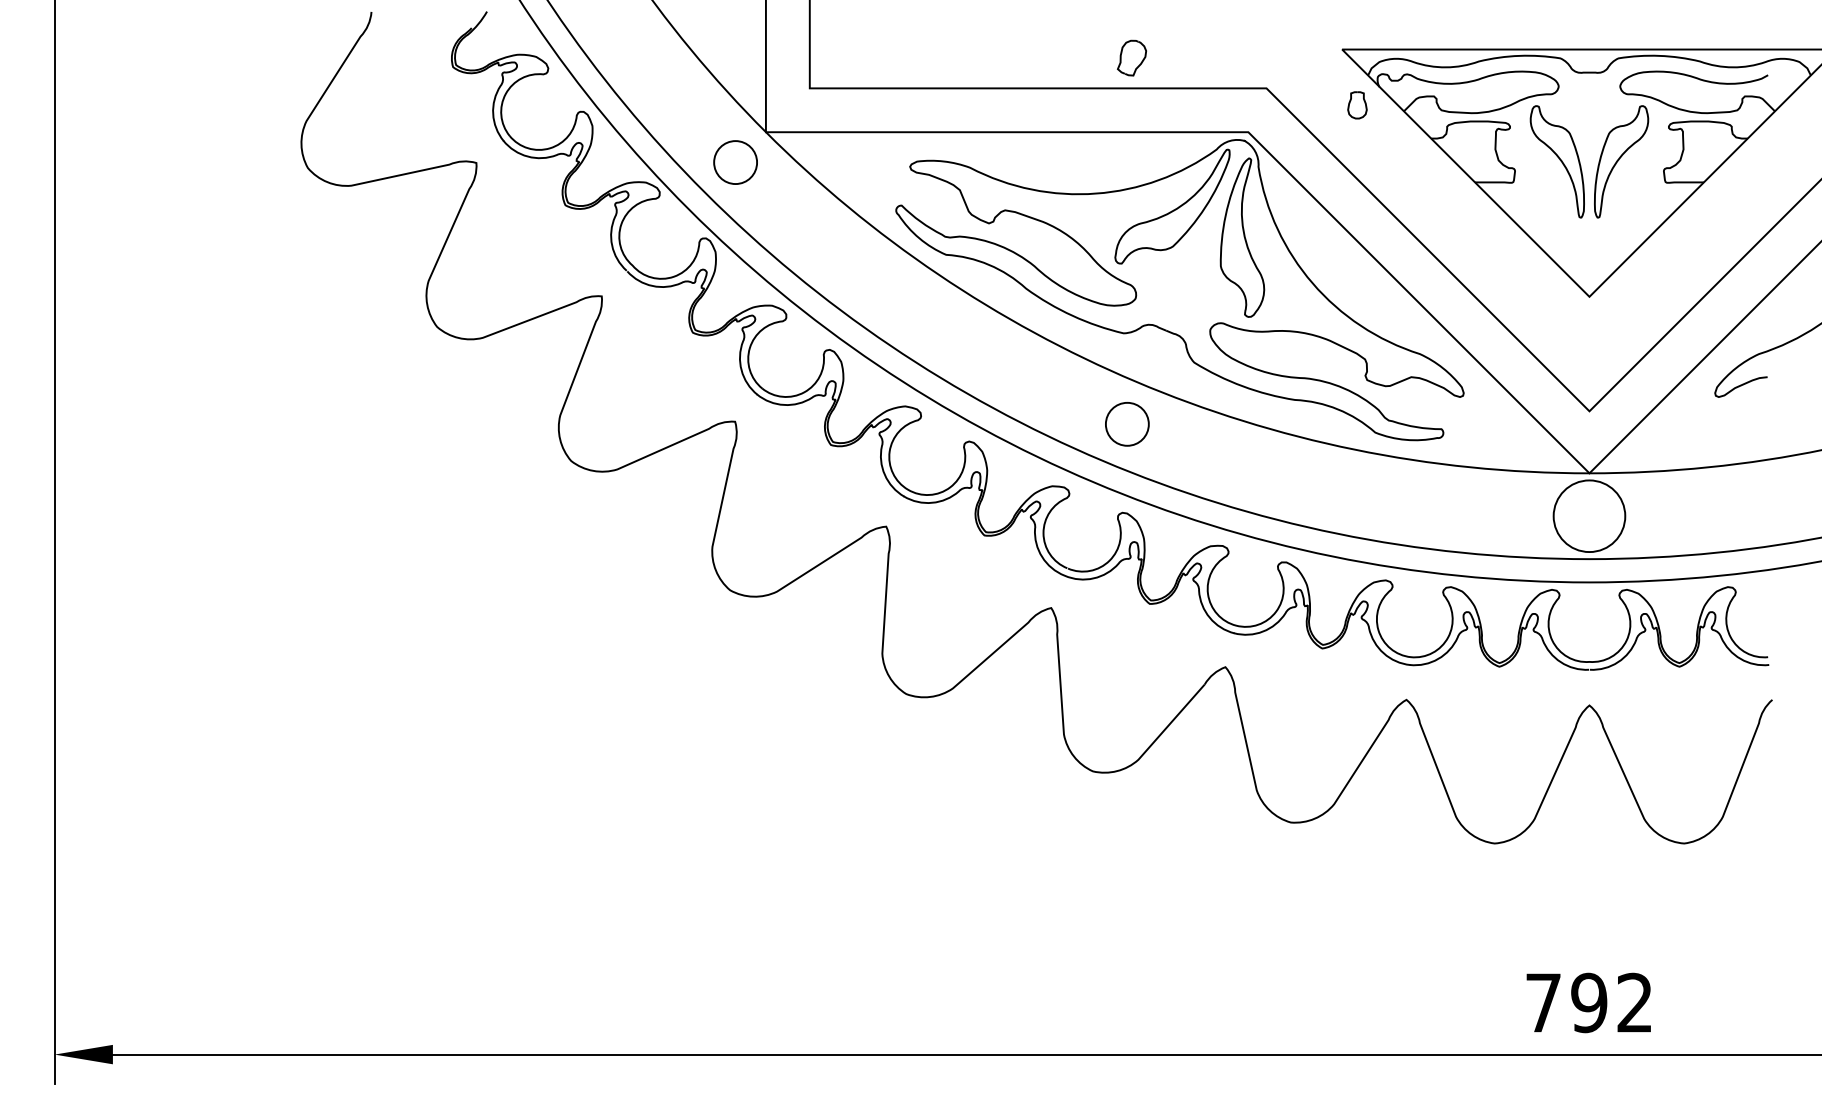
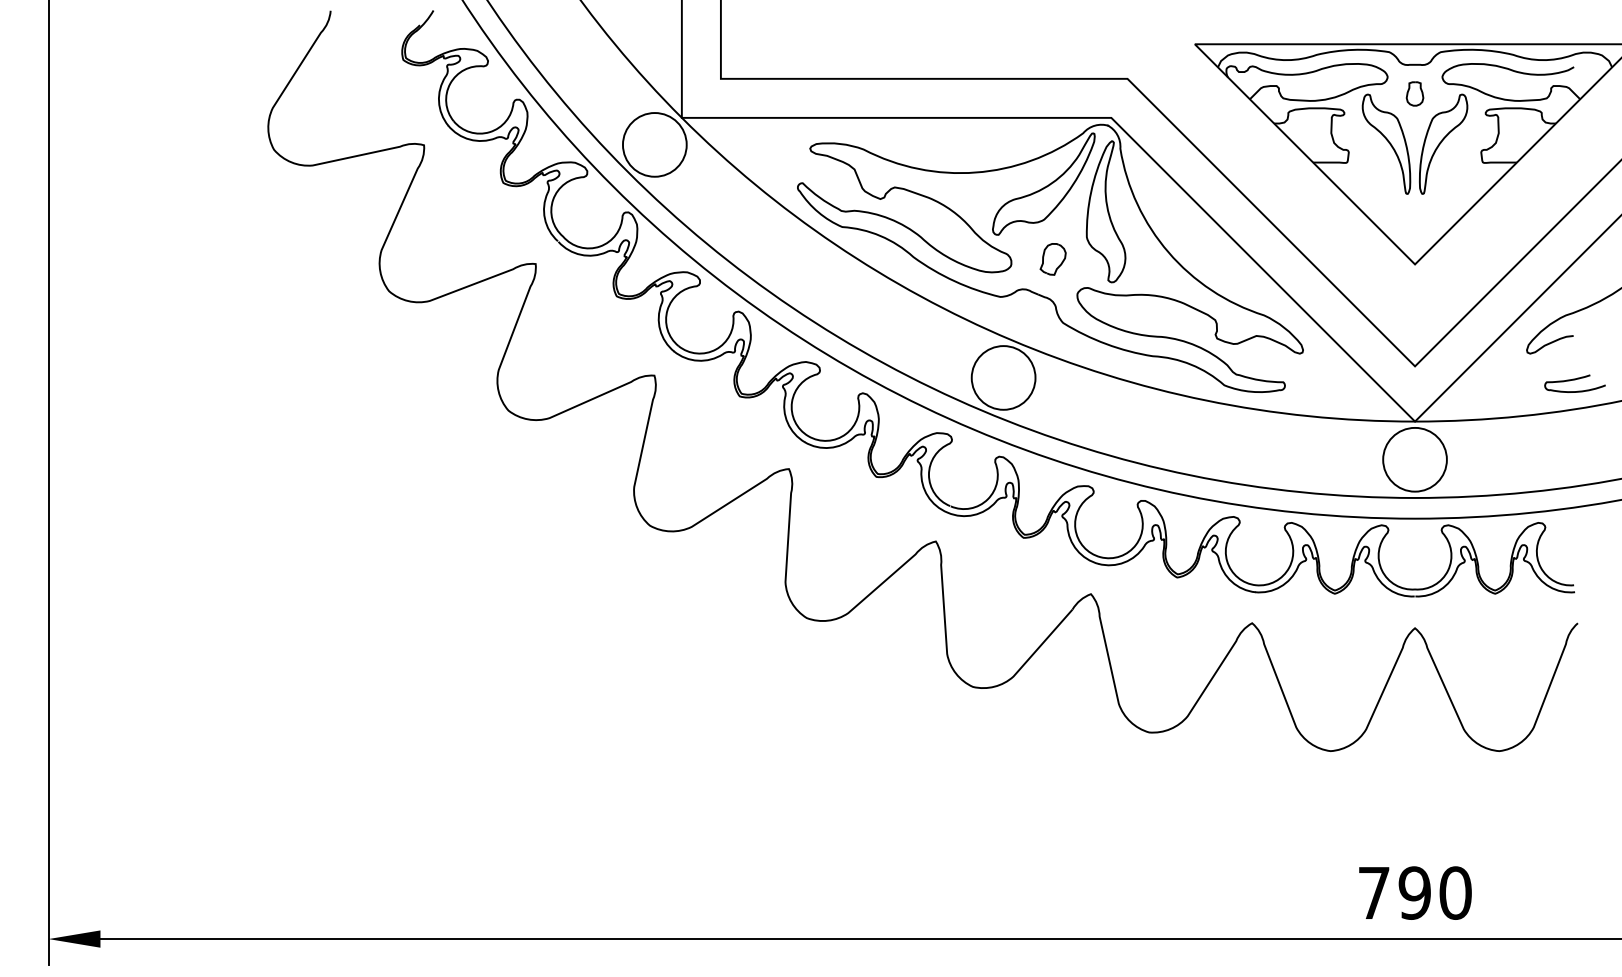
part: (1131, 57) -> (1052, 258), moved
curve: (1363, 101) -> (1420, 90), moved
circle: (735, 162) -> (654, 144), size x1.67
circle: (1127, 424) -> (1003, 378), size x1.67
curve: (1767, 427) -> (1573, 380), added
text: (1635, 1002) -> (1456, 892), 792 -> 790

